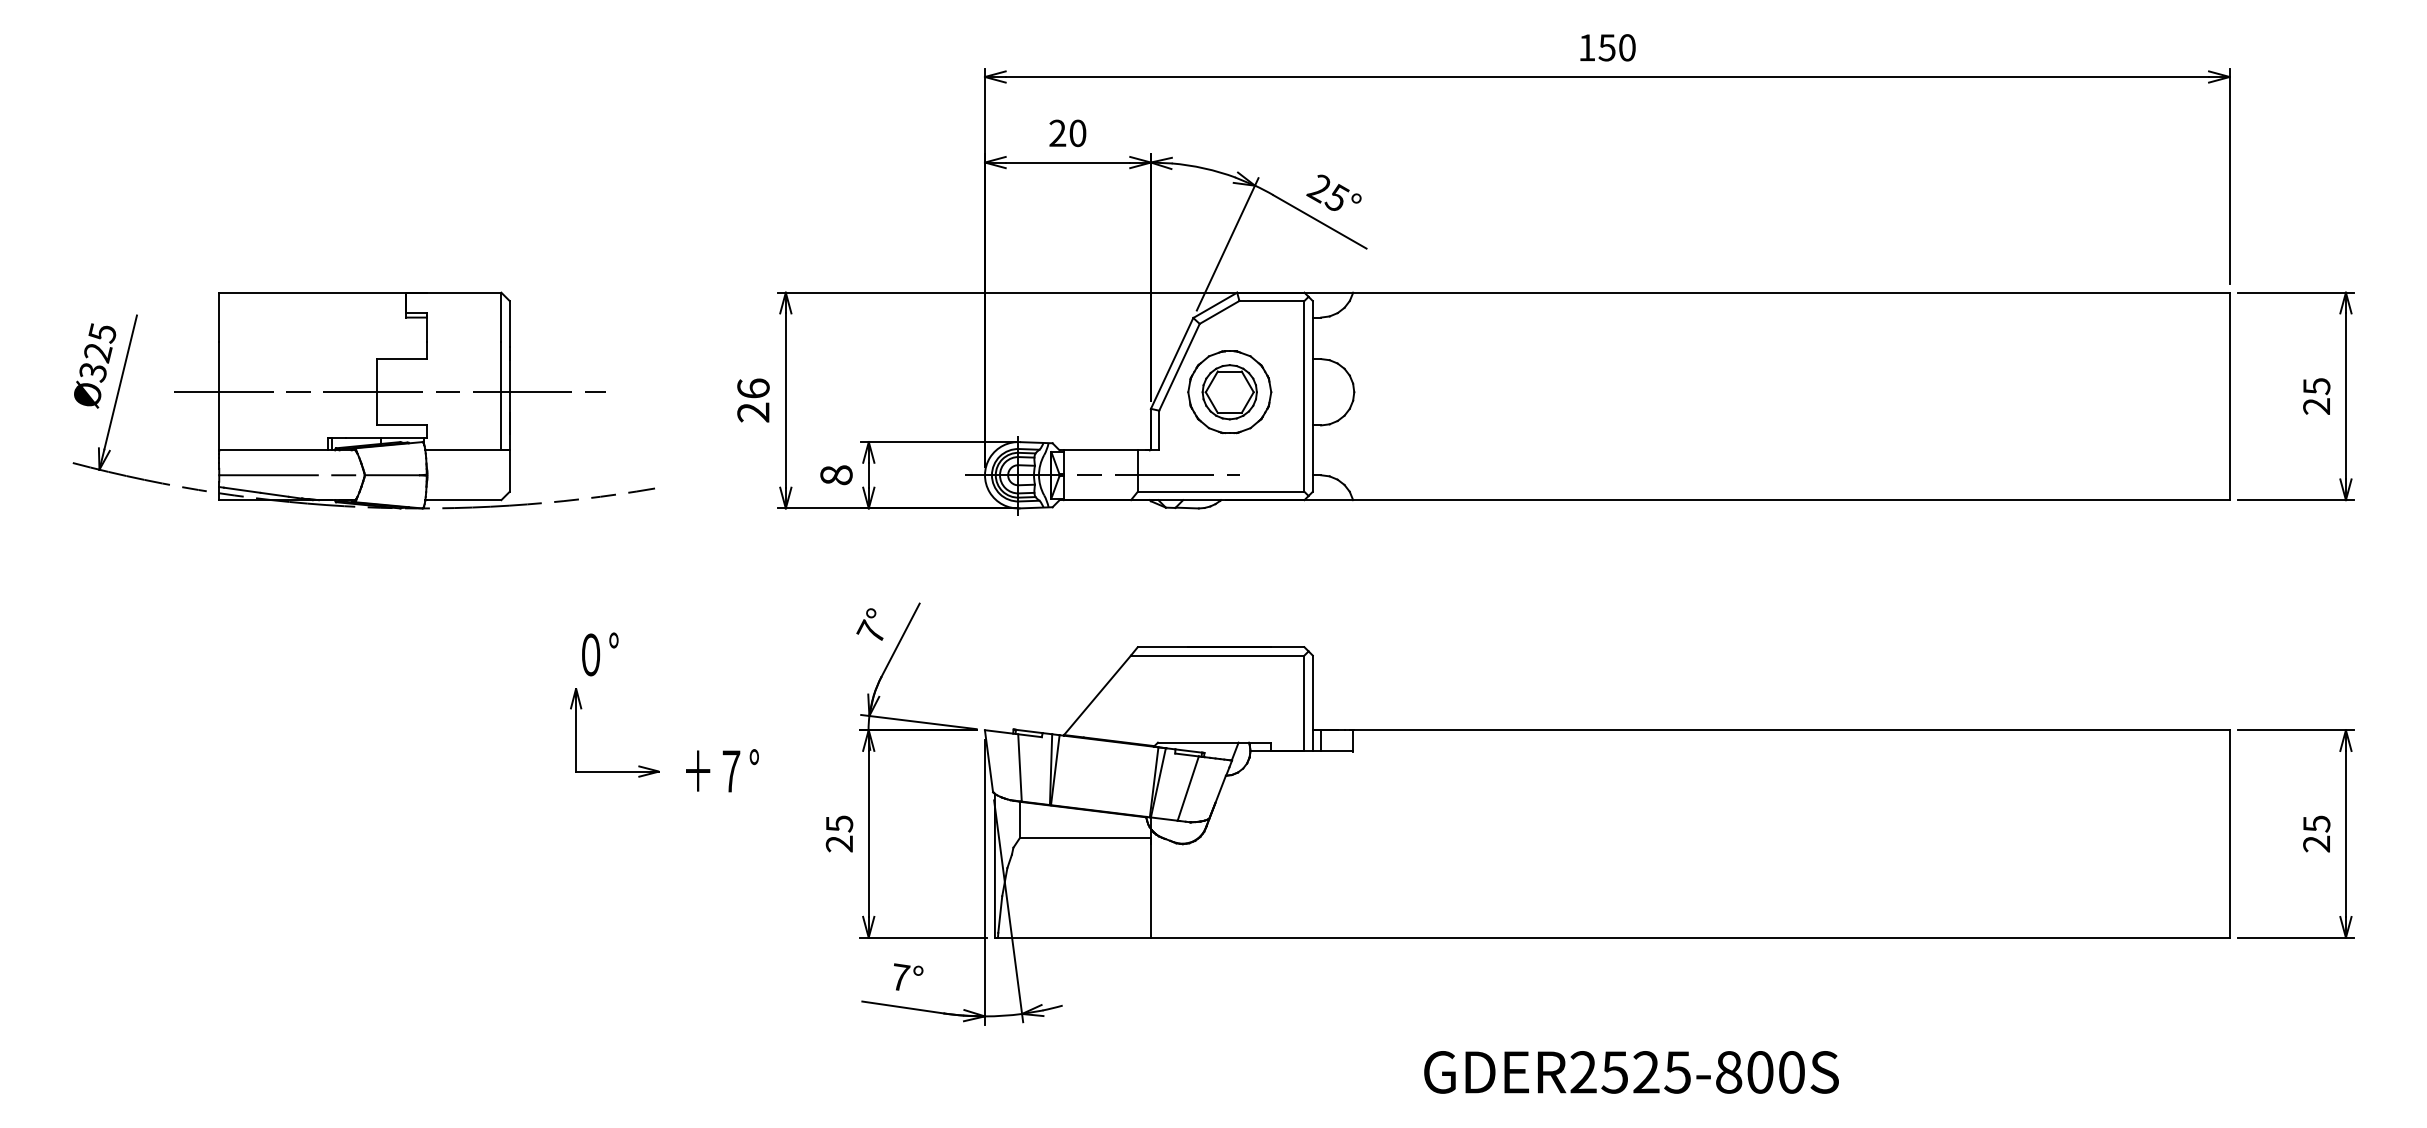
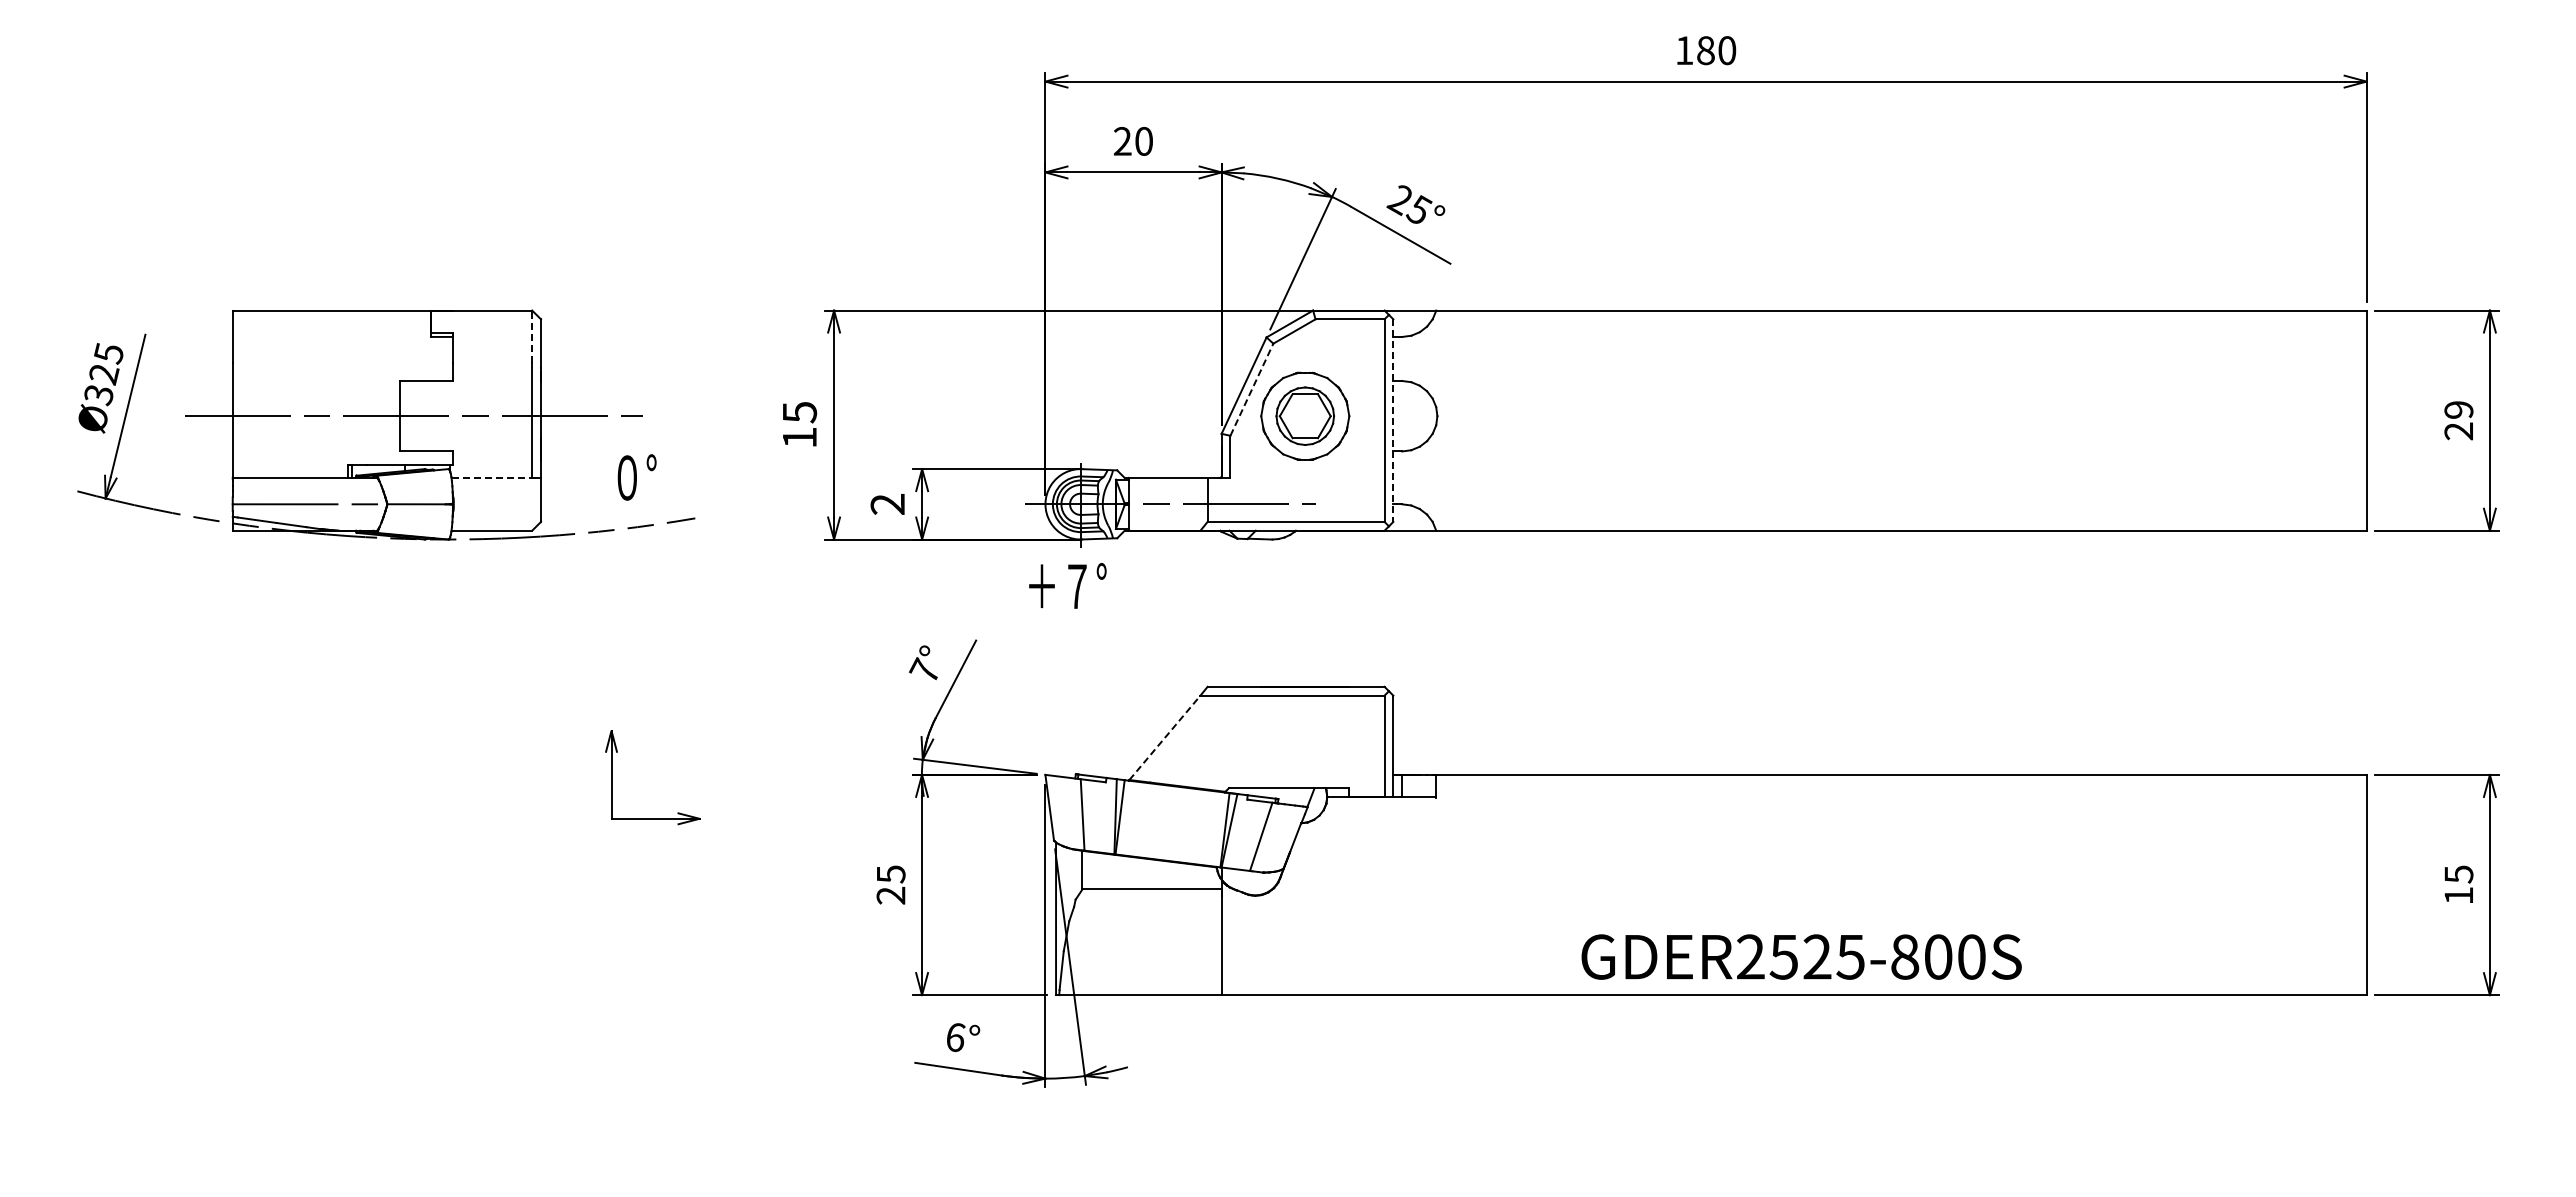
text: (1606, 47) -> (1705, 50), 150 -> 180
line: (501, 317) -> (532, 336), solid -> dashed
line: (1179, 367) -> (1251, 389), solid -> dashed
text: (2316, 386) -> (2458, 410), 25 -> 29
line: (1312, 397) -> (1393, 421), solid -> dashed
text: (753, 400) -> (799, 424), 26 -> 15
line: (467, 449) -> (496, 477), solid -> dashed
text: (836, 474) -> (887, 503), 8 -> 2
text: (599, 654) -> (636, 477), moved
line: (1098, 694) -> (1165, 737), solid -> dashed
text: (722, 770) -> (1067, 585), moved
text: (2316, 843) -> (2458, 895), 25 -> 15
text: (901, 976) -> (956, 1036), 7° -> 6°
text: (1631, 1071) -> (1801, 956), moved

